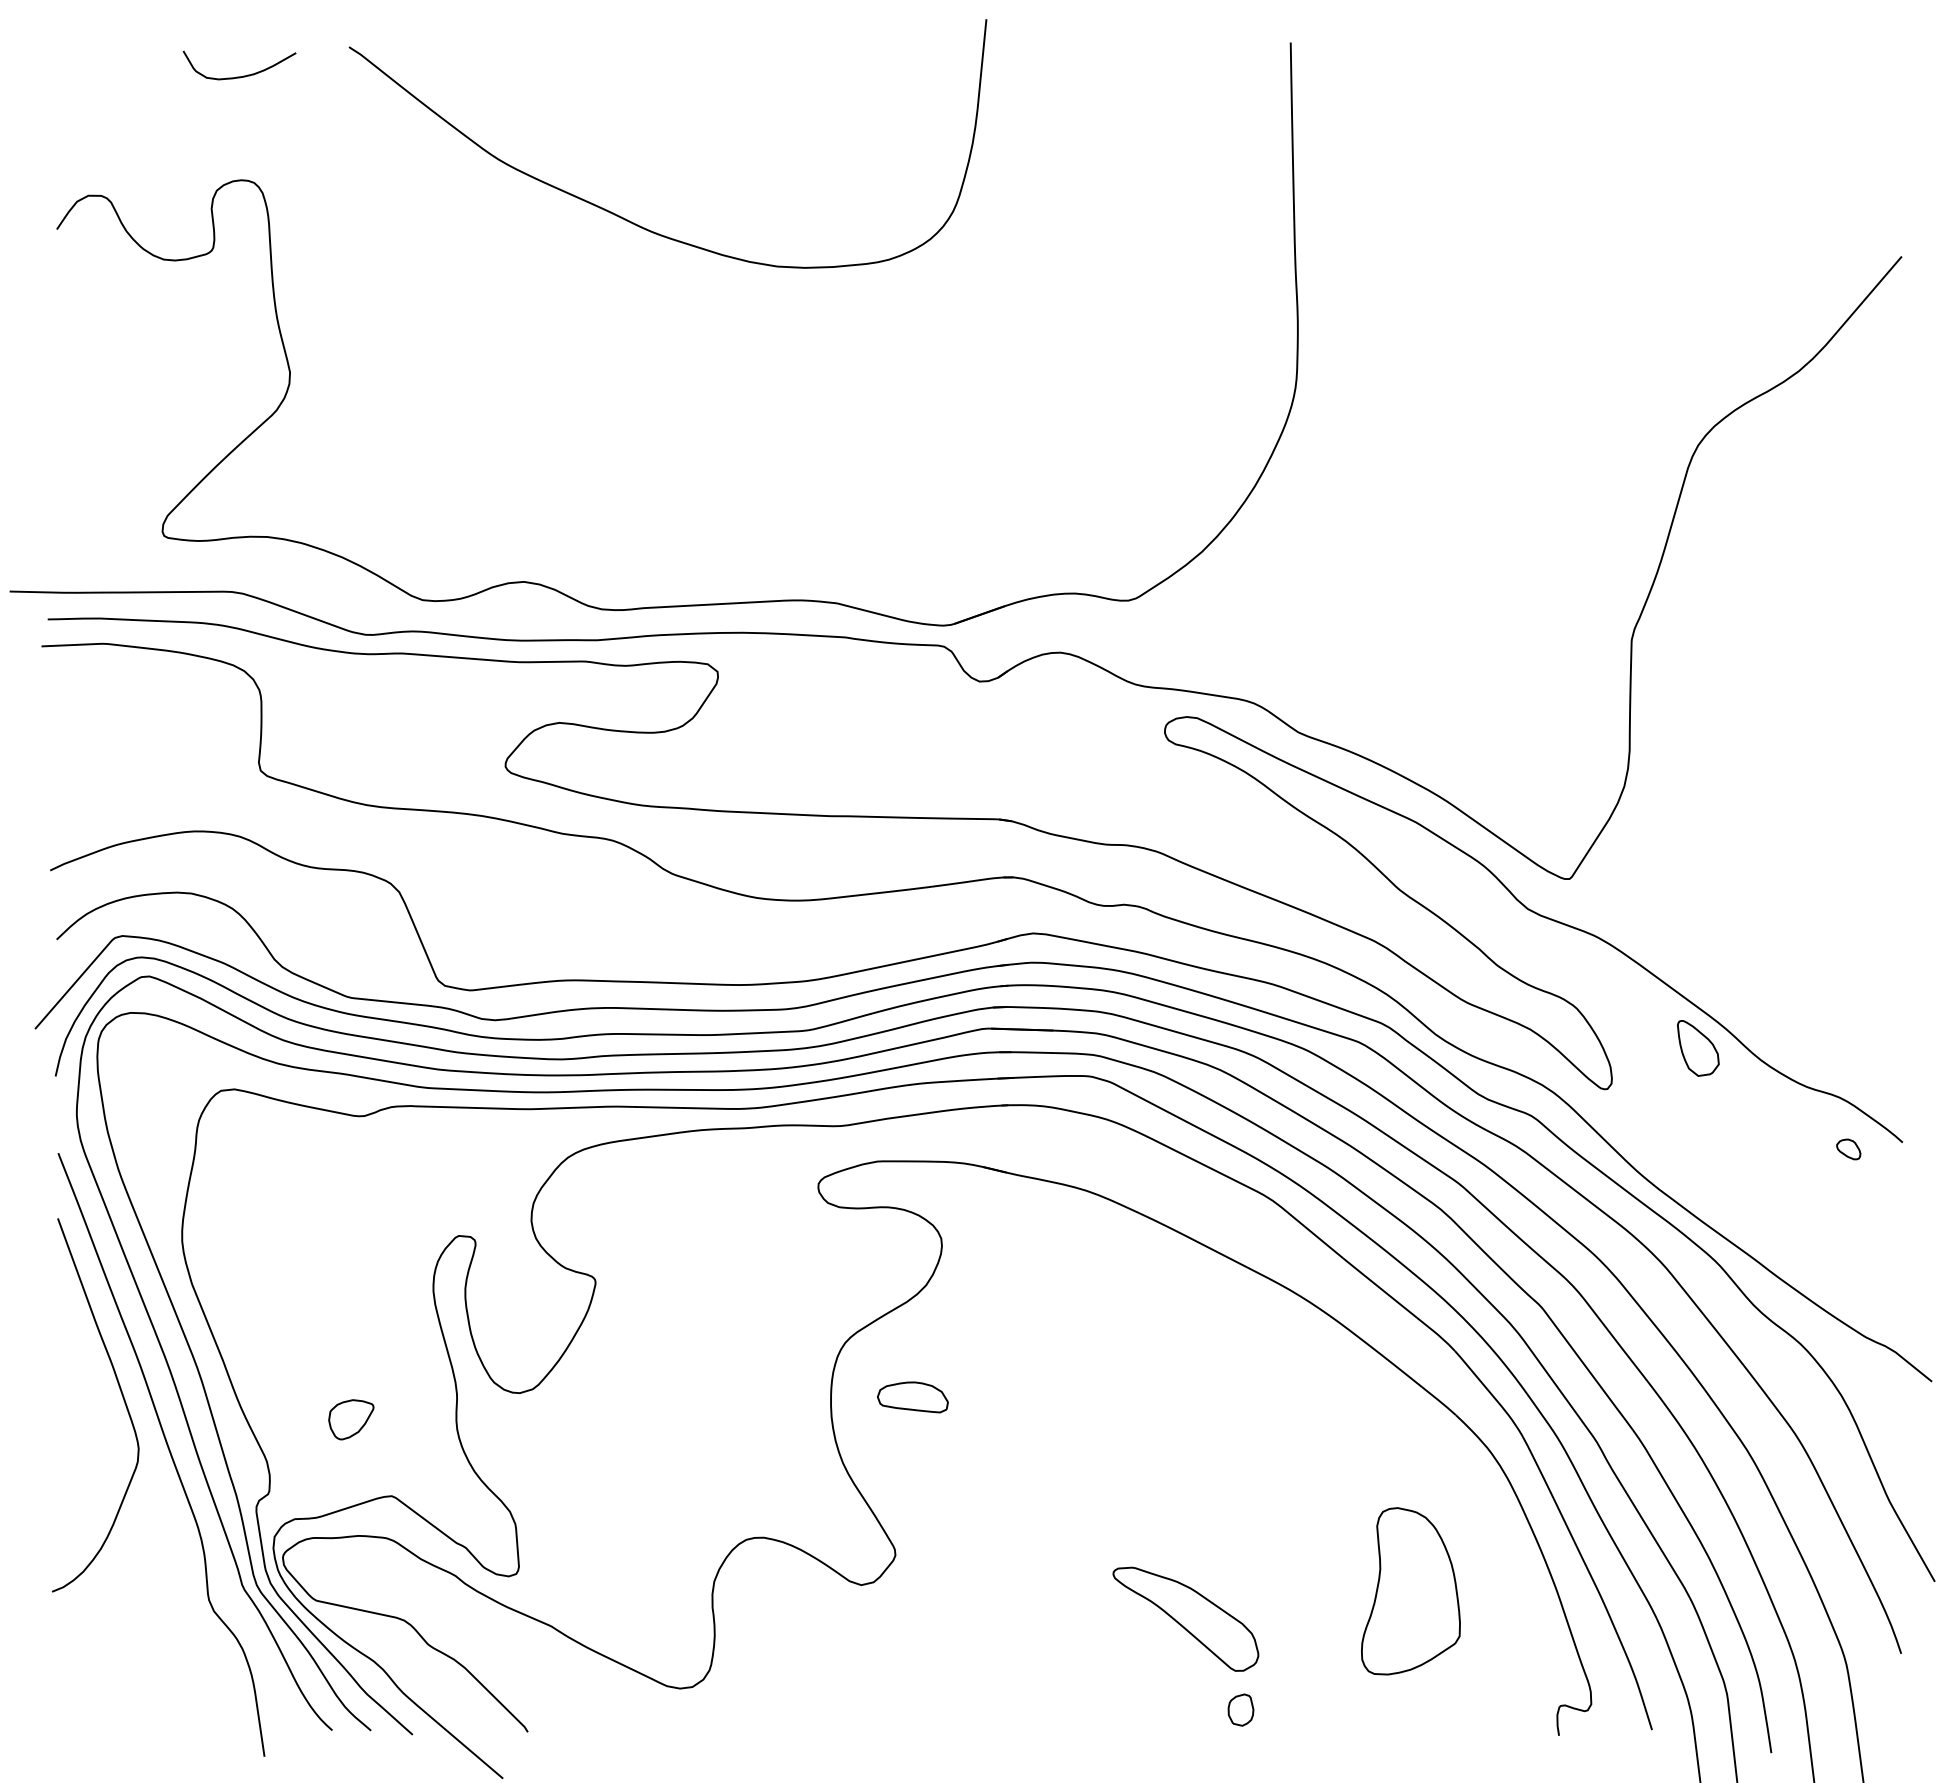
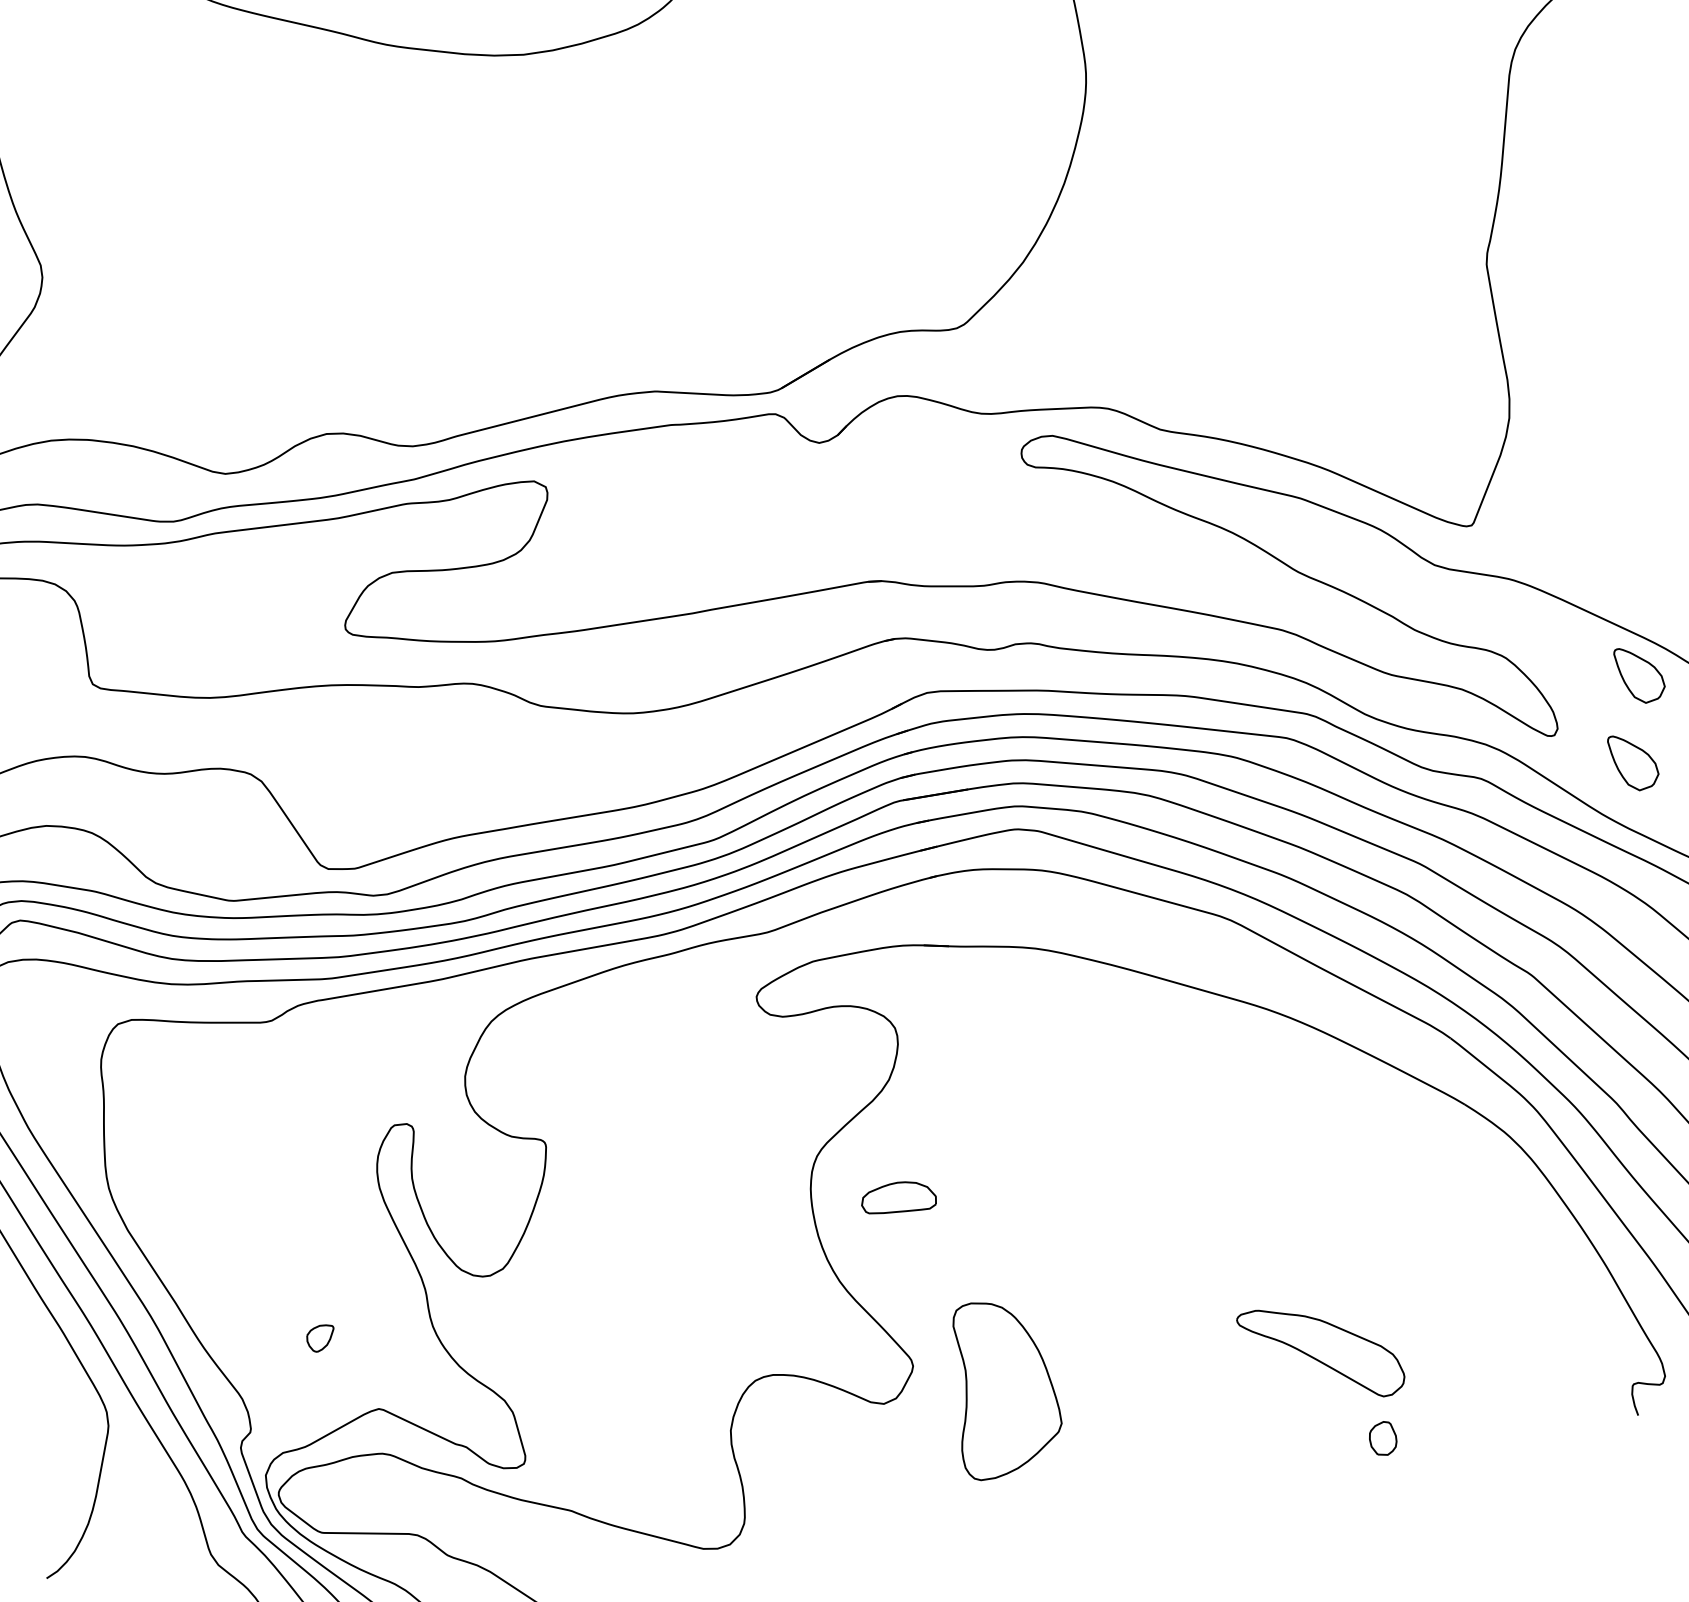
part: (1676, 1128) -> (1634, 761), added
part: (351, 1419) -> (321, 1337), size x0.6
part: (1410, 1591) -> (1001, 1387), moved
part: (1185, 1618) -> (1321, 1352), moved
part: (1240, 1709) -> (1382, 1438), moved

